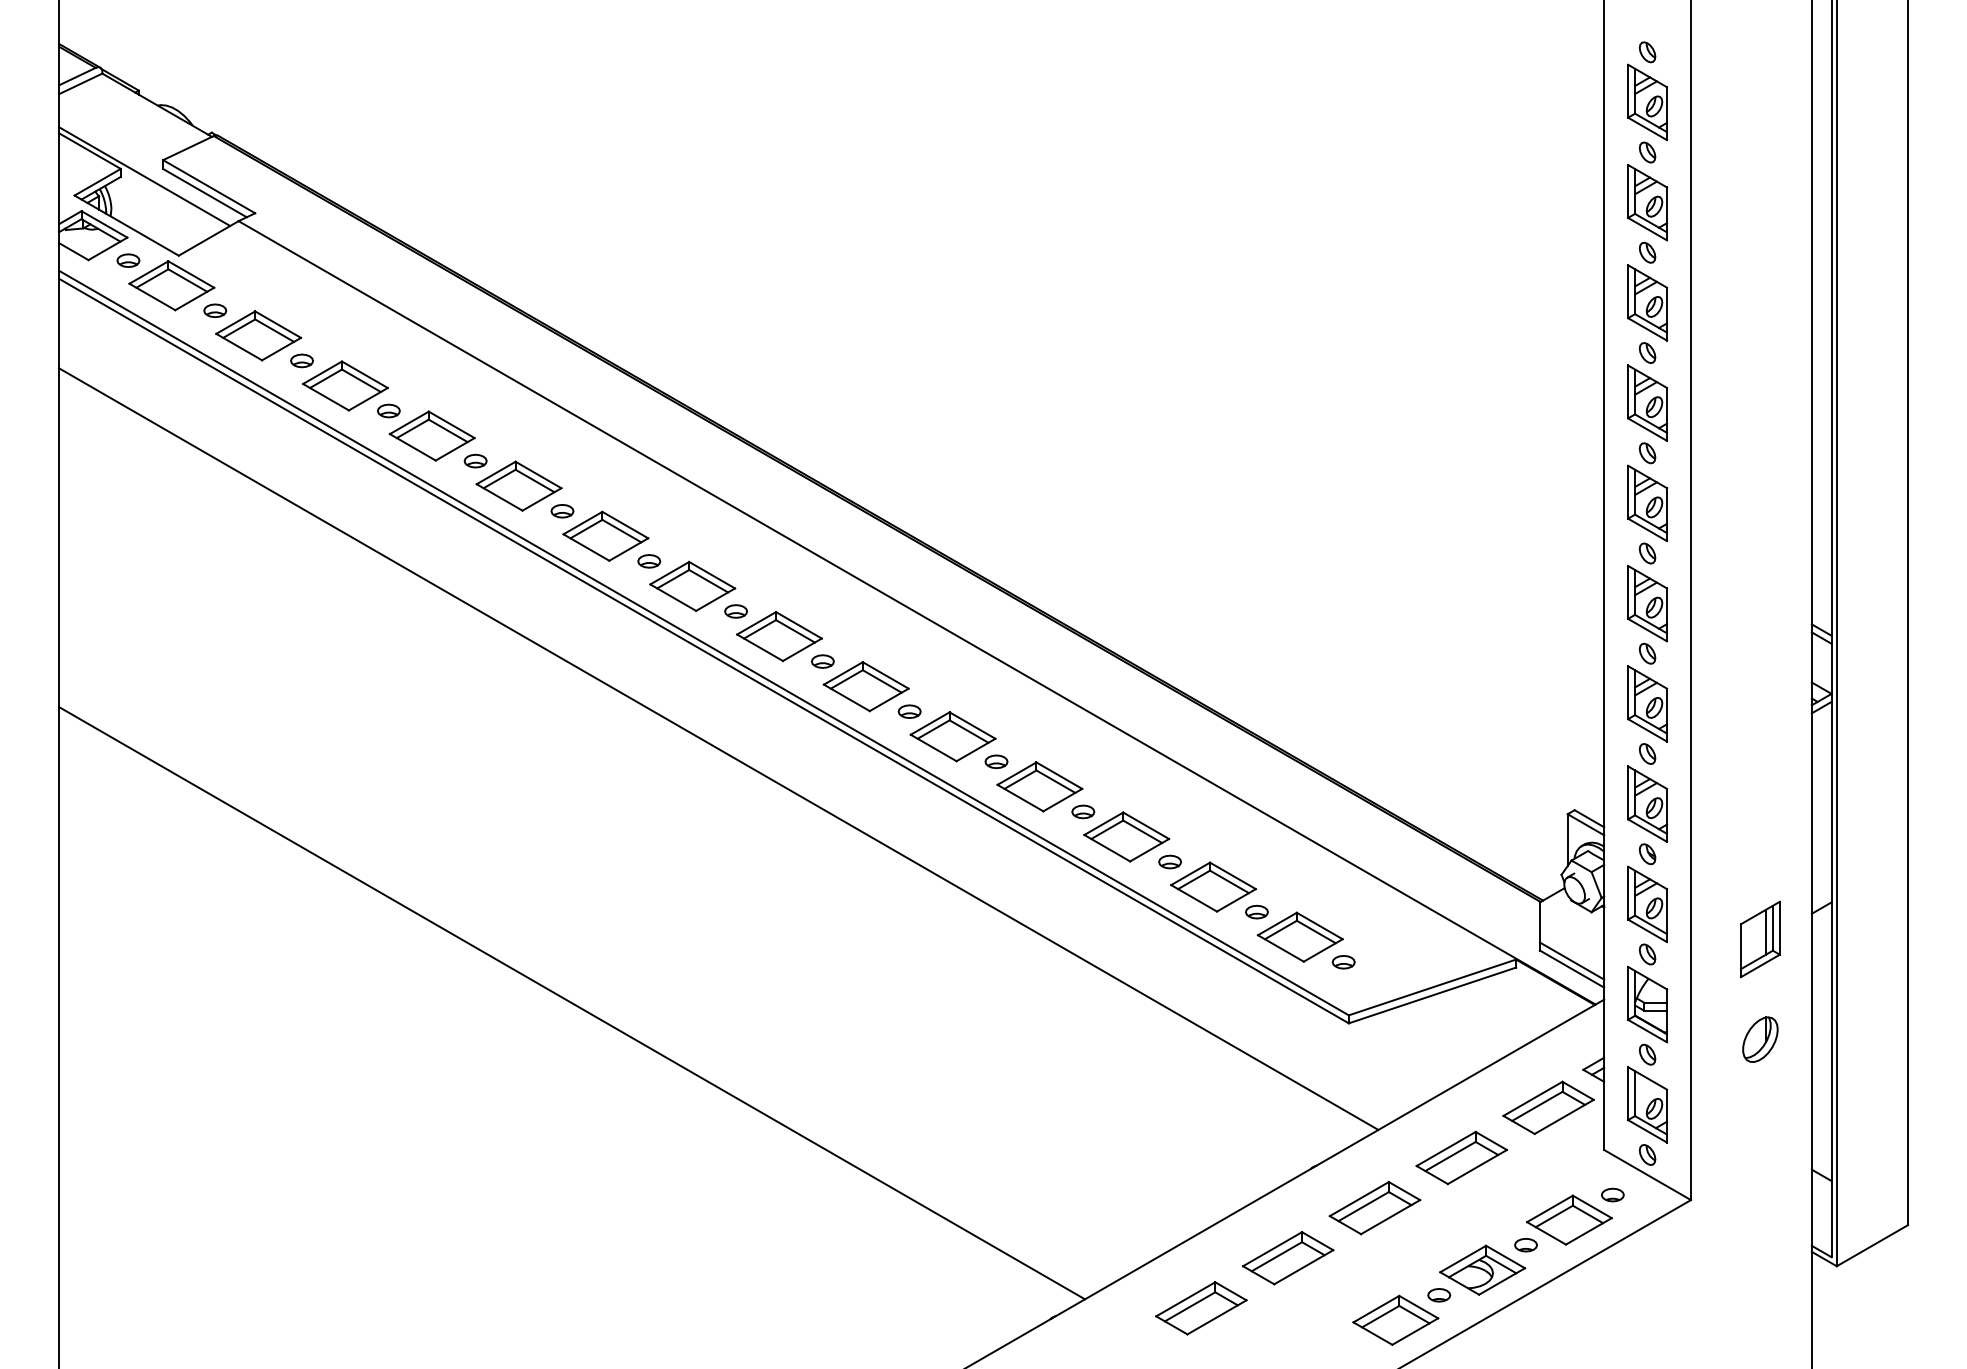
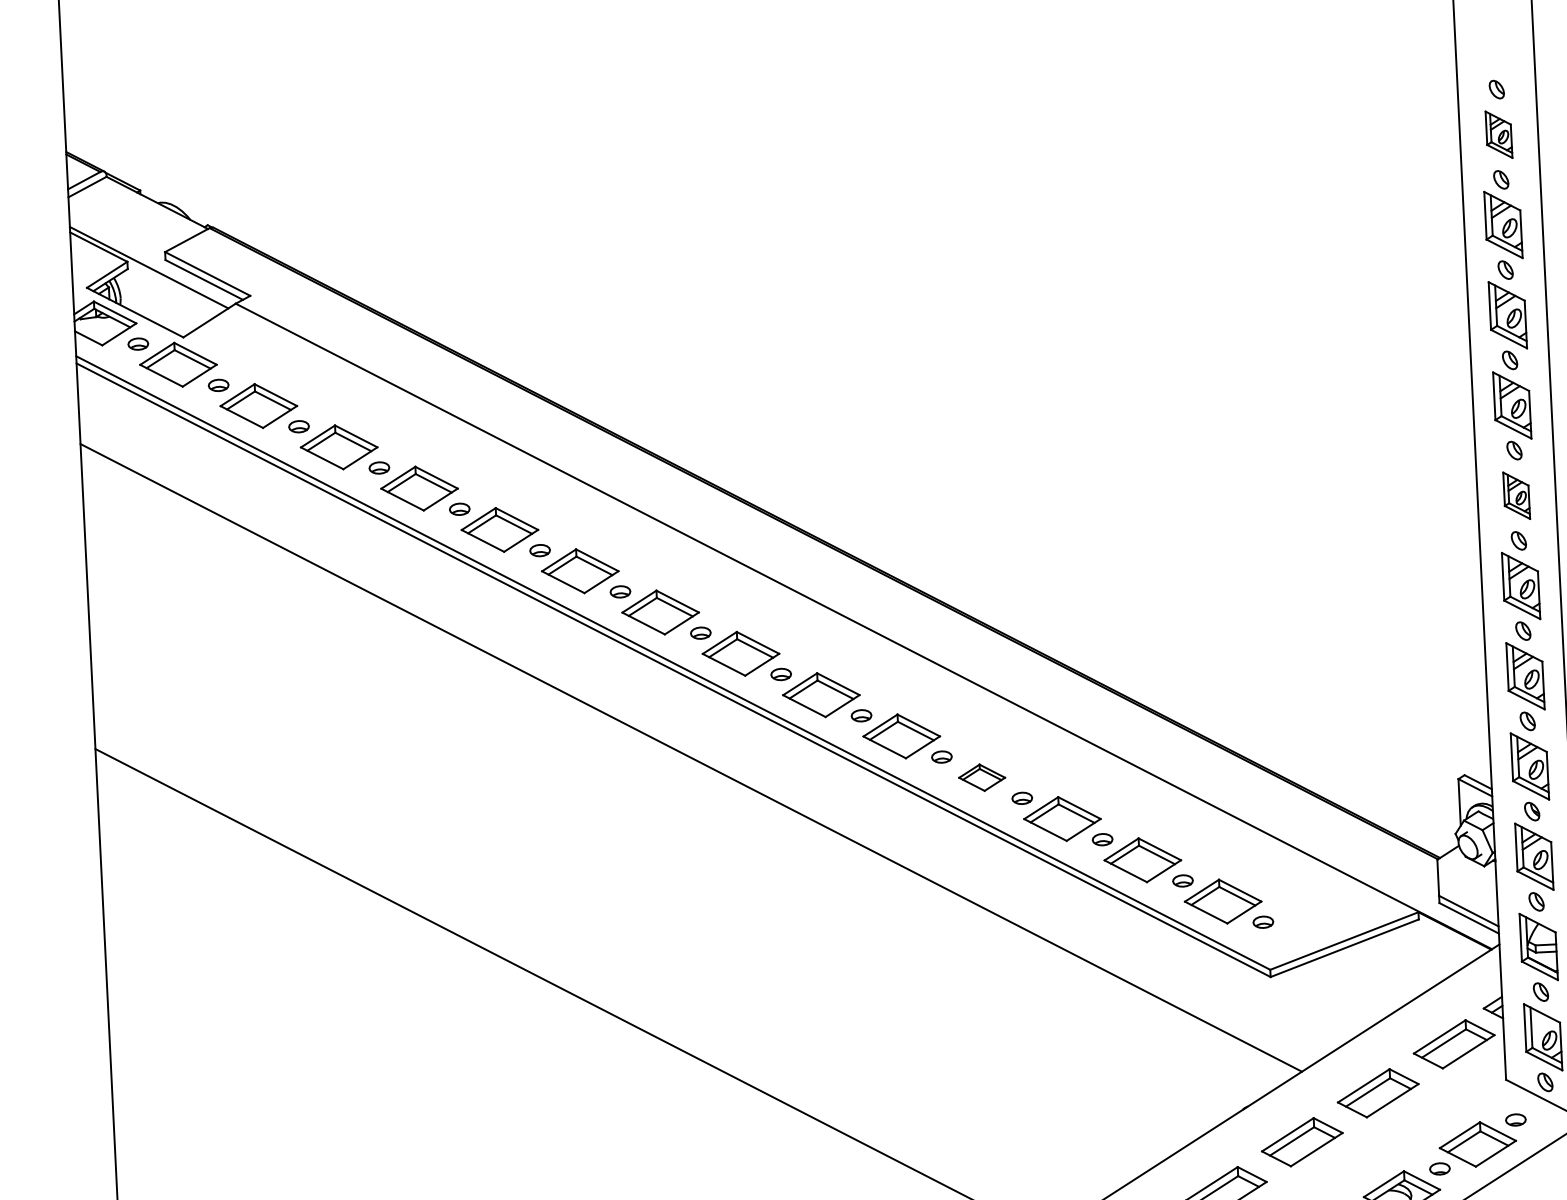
part: (1647, 102) -> (1498, 134), size x0.7
part: (1647, 503) -> (1516, 495), size x0.7
part: (1039, 786) -> (981, 777), size x0.6

